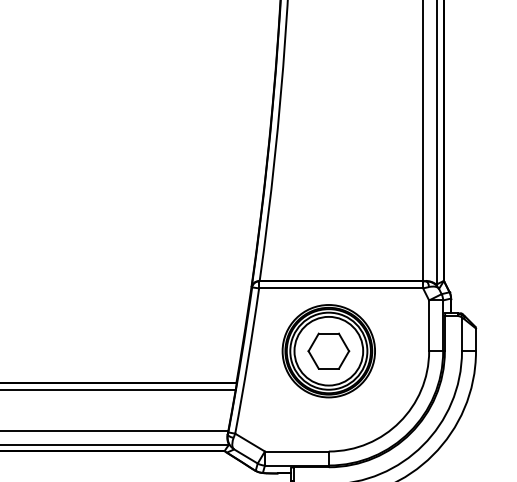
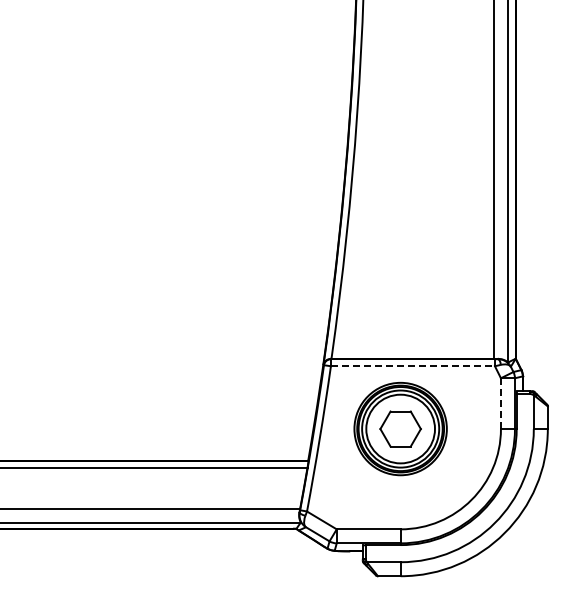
line: (341, 288) -> (413, 366), solid -> dashed
line: (428, 326) -> (500, 404), solid -> dashed

